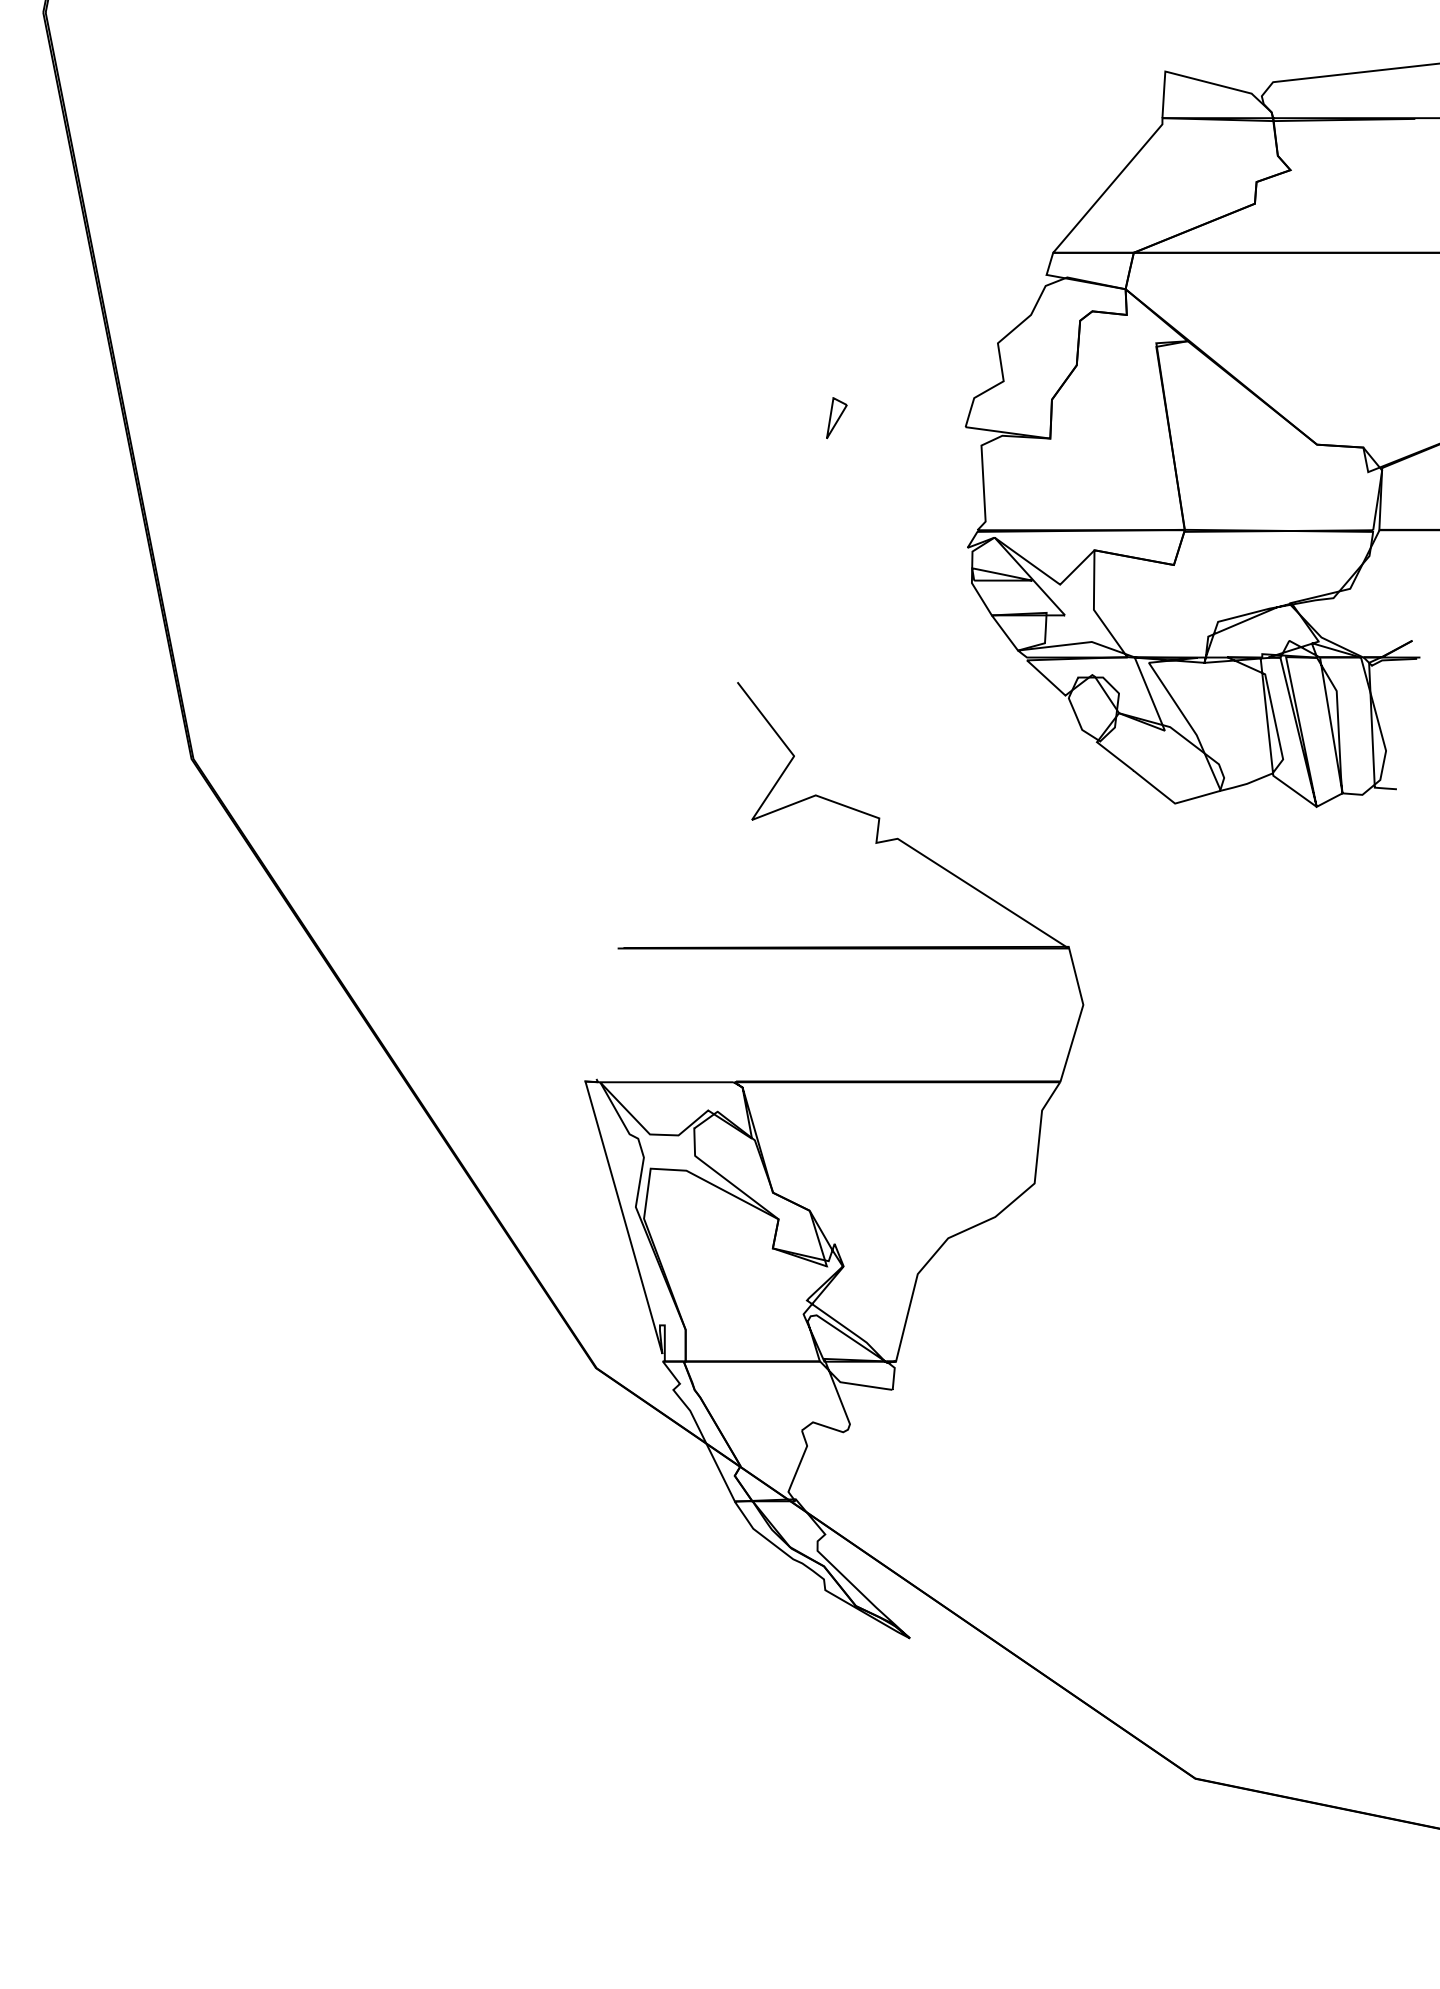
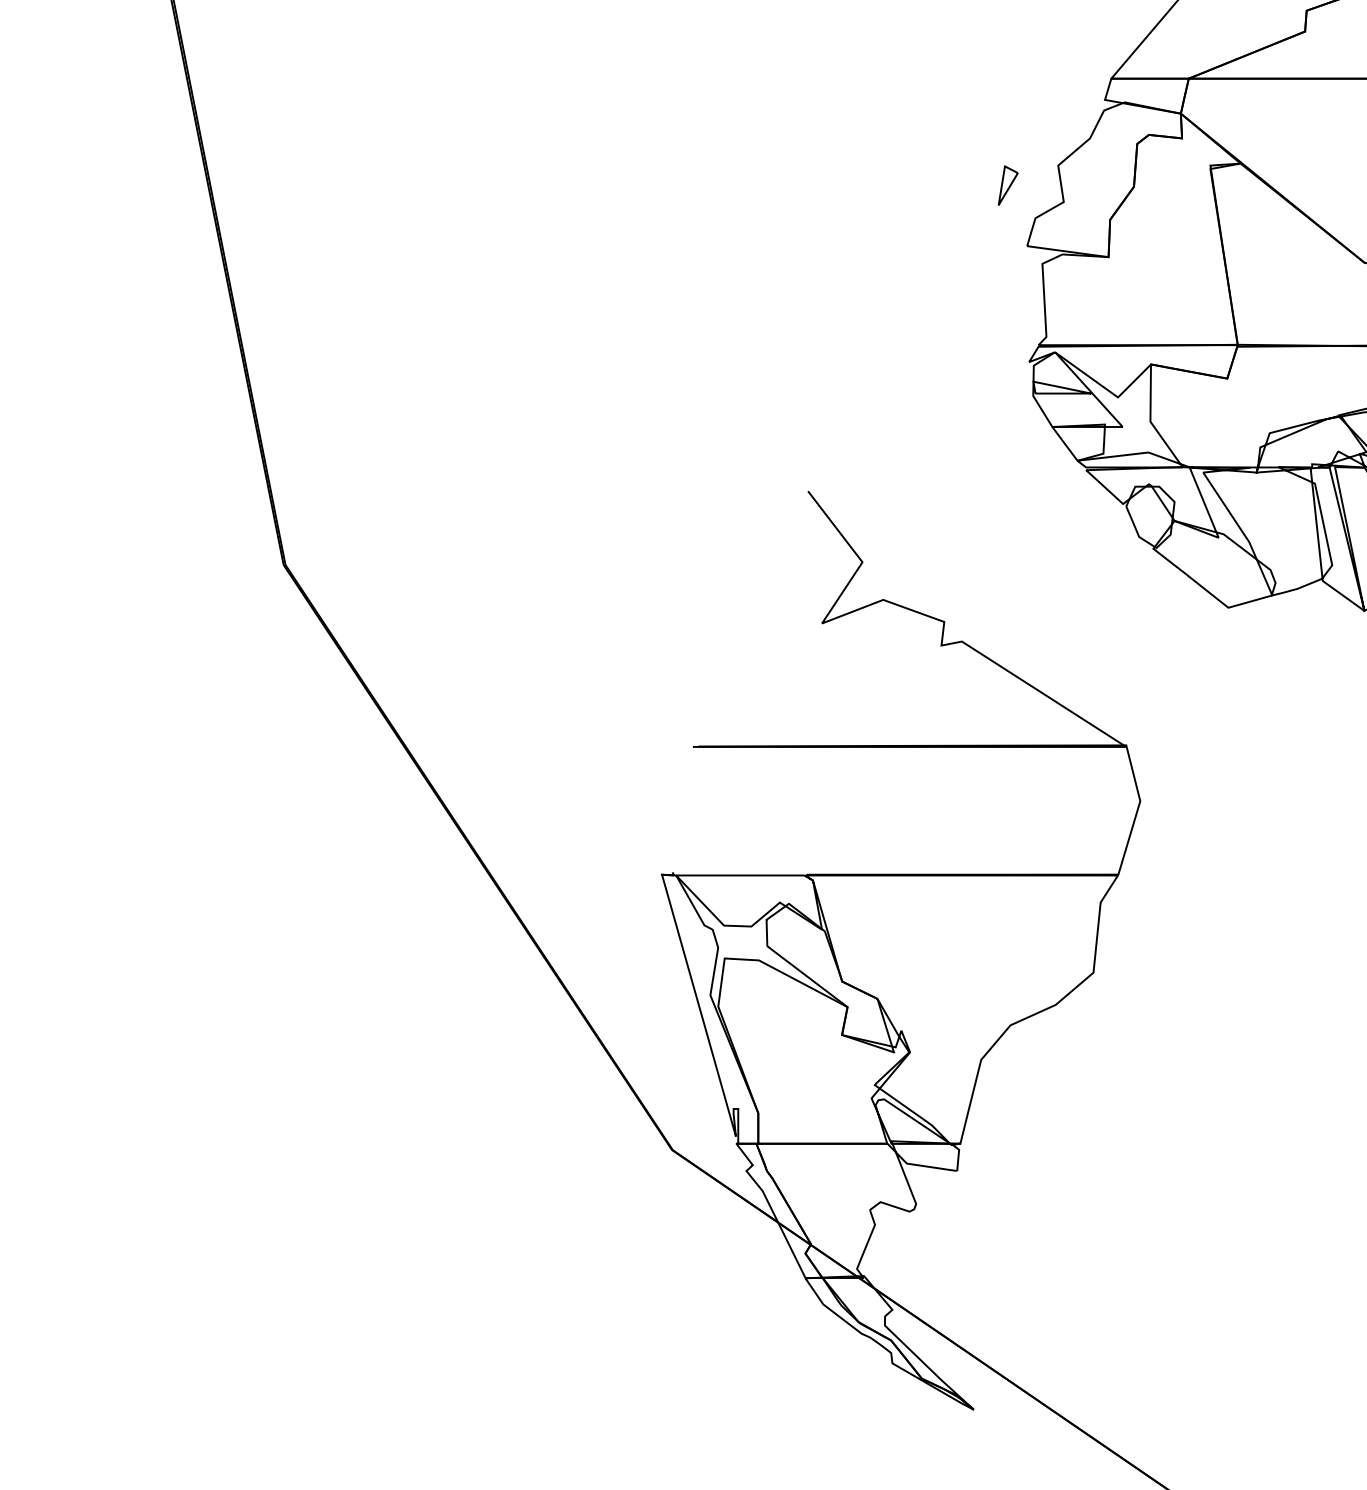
part: (836, 418) -> (1007, 185), moved

